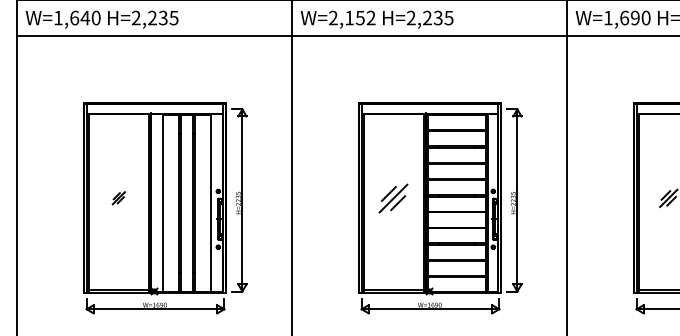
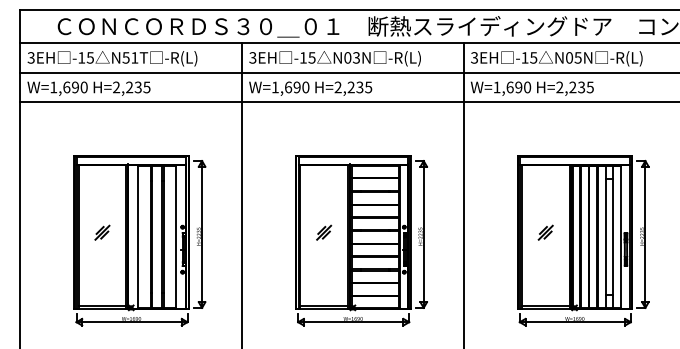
text: (85, 18) -> (75, 87), W=1,640 -> W=1,690
text: (352, 18) -> (290, 87), W=2,152 -> W=1,690
part: (118, 197) -> (102, 232), size x1.43
part: (394, 197) -> (324, 232), size x0.62

